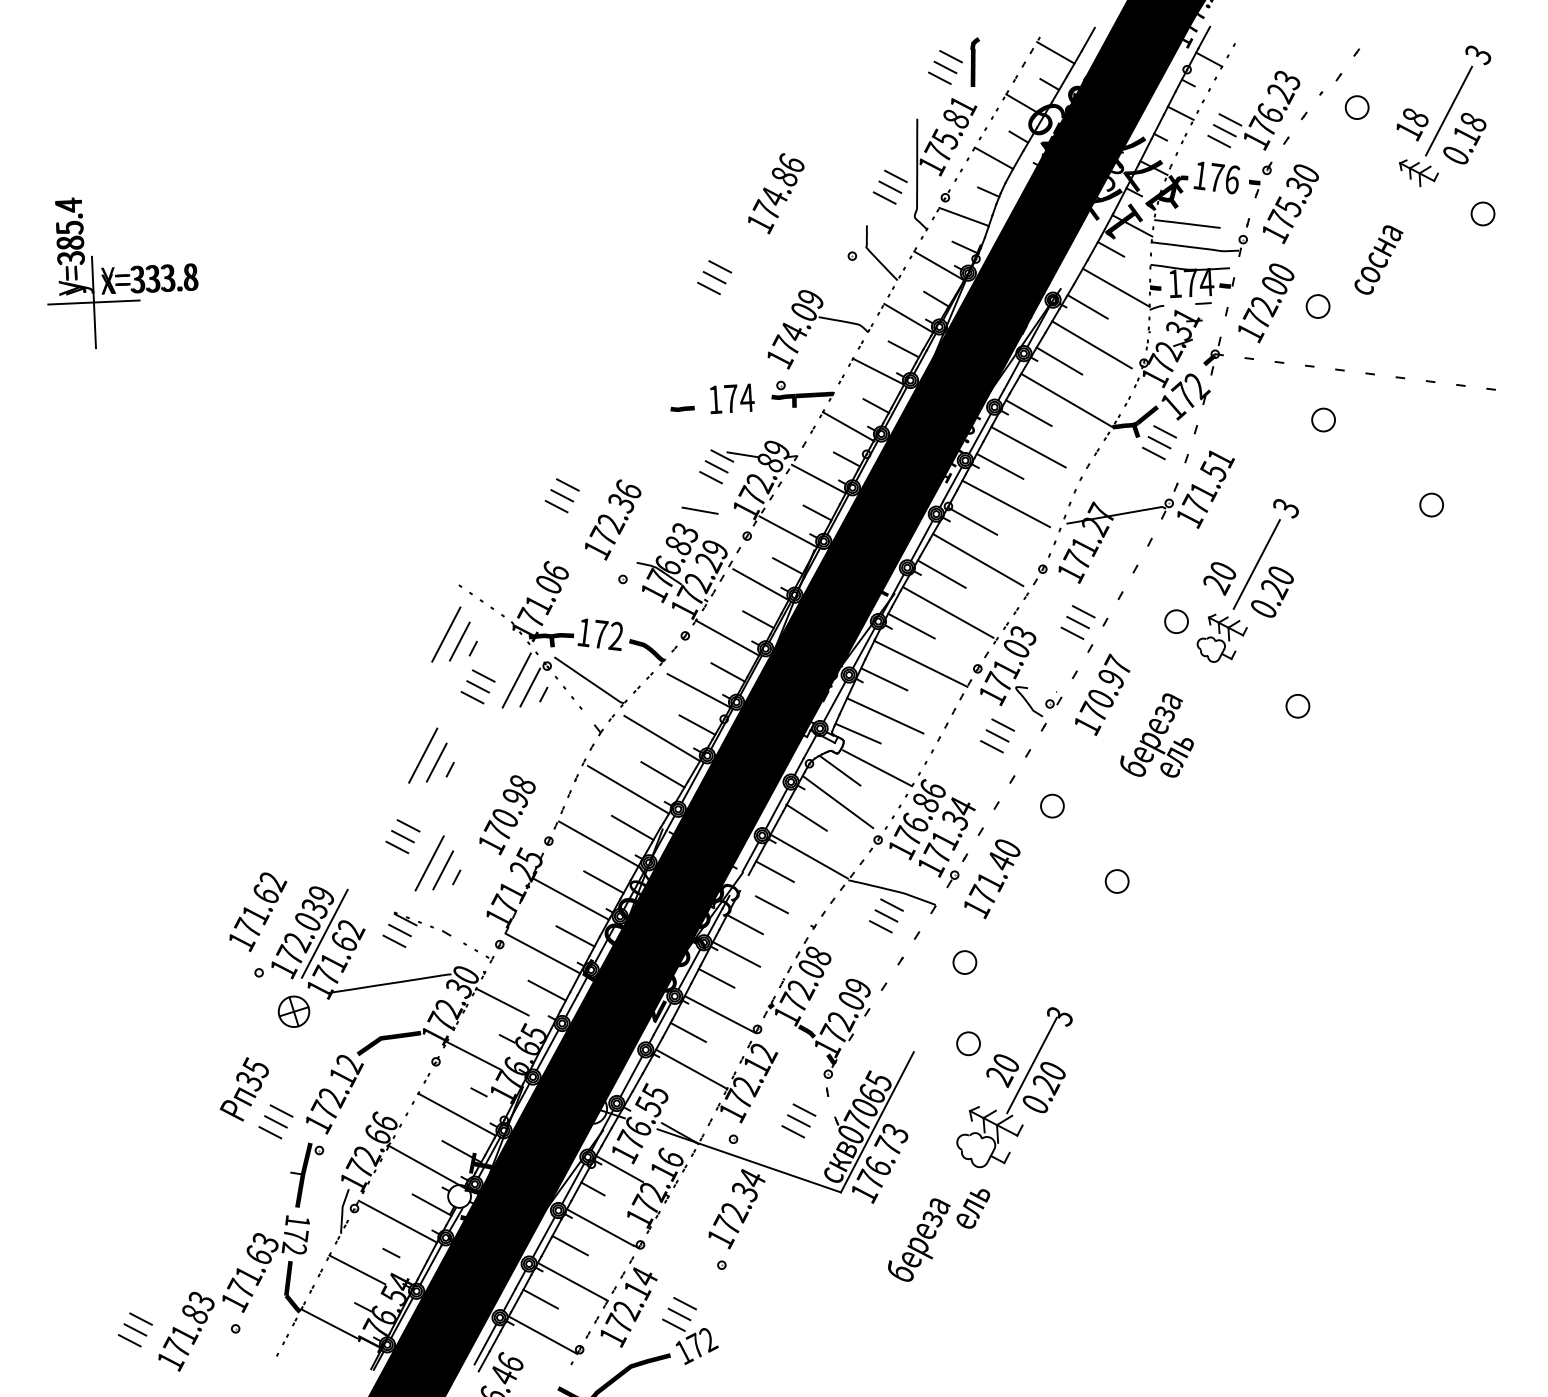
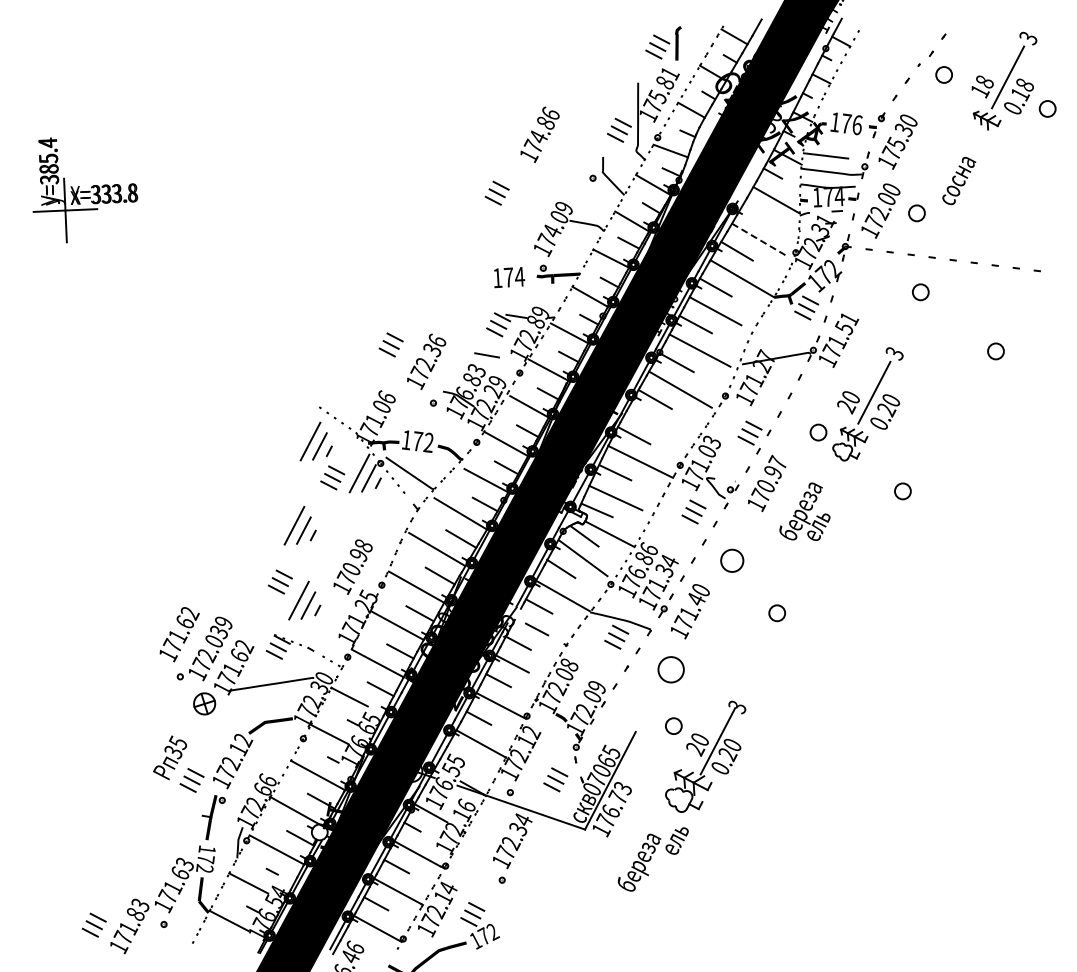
part: (1252, 109) -> (871, 76), removed
part: (1482, 213) -> (1047, 108), moved
line: (1087, 306) -> (756, 213), removed
line: (1093, 345) -> (760, 240), solid -> dashed
curve: (681, 408) -> (474, 284), removed
line: (947, 611) -> (659, 425), removed
part: (1051, 805) -> (731, 560), size x1.4
line: (324, 933) -> (225, 649), removed
part: (965, 962) -> (671, 669), size x1.6

